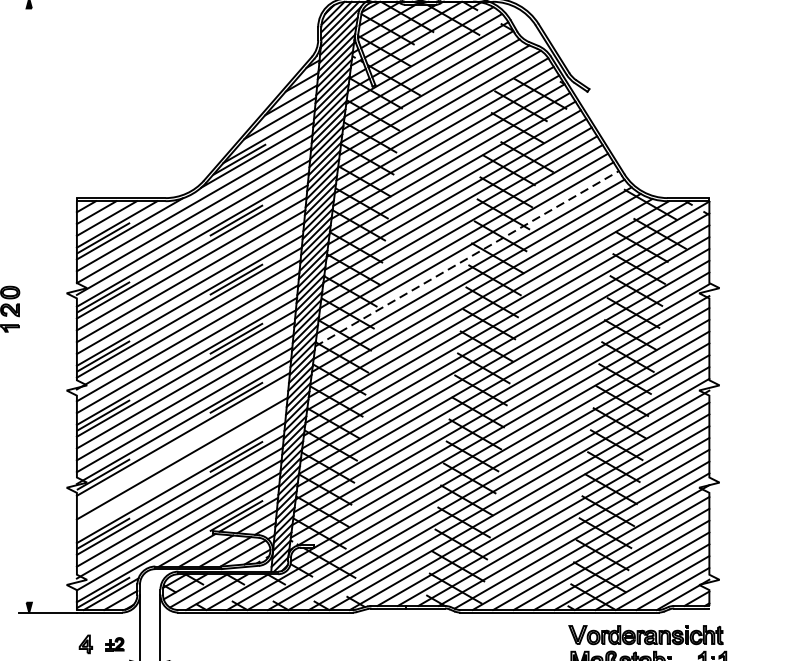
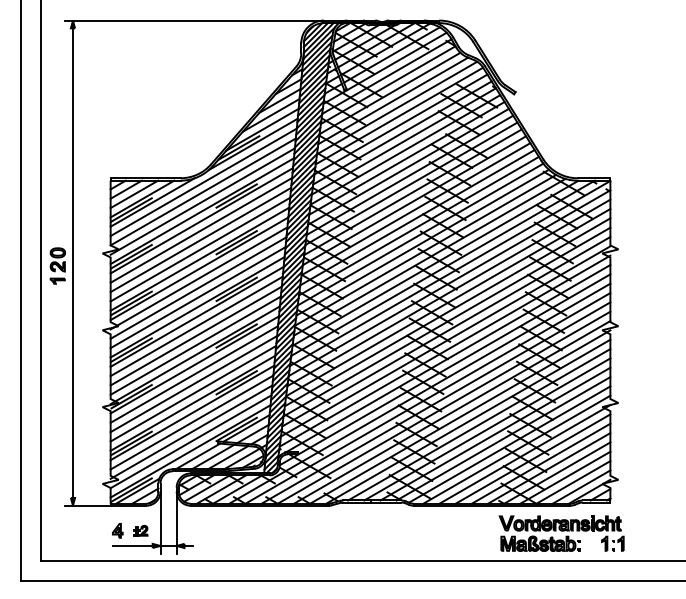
line: (466, 259) -> (418, 226), dashed -> solid
line: (28, 304) -> (72, 262), added
line: (183, 446) -> (194, 374), added
line: (181, 470) -> (193, 393), added

